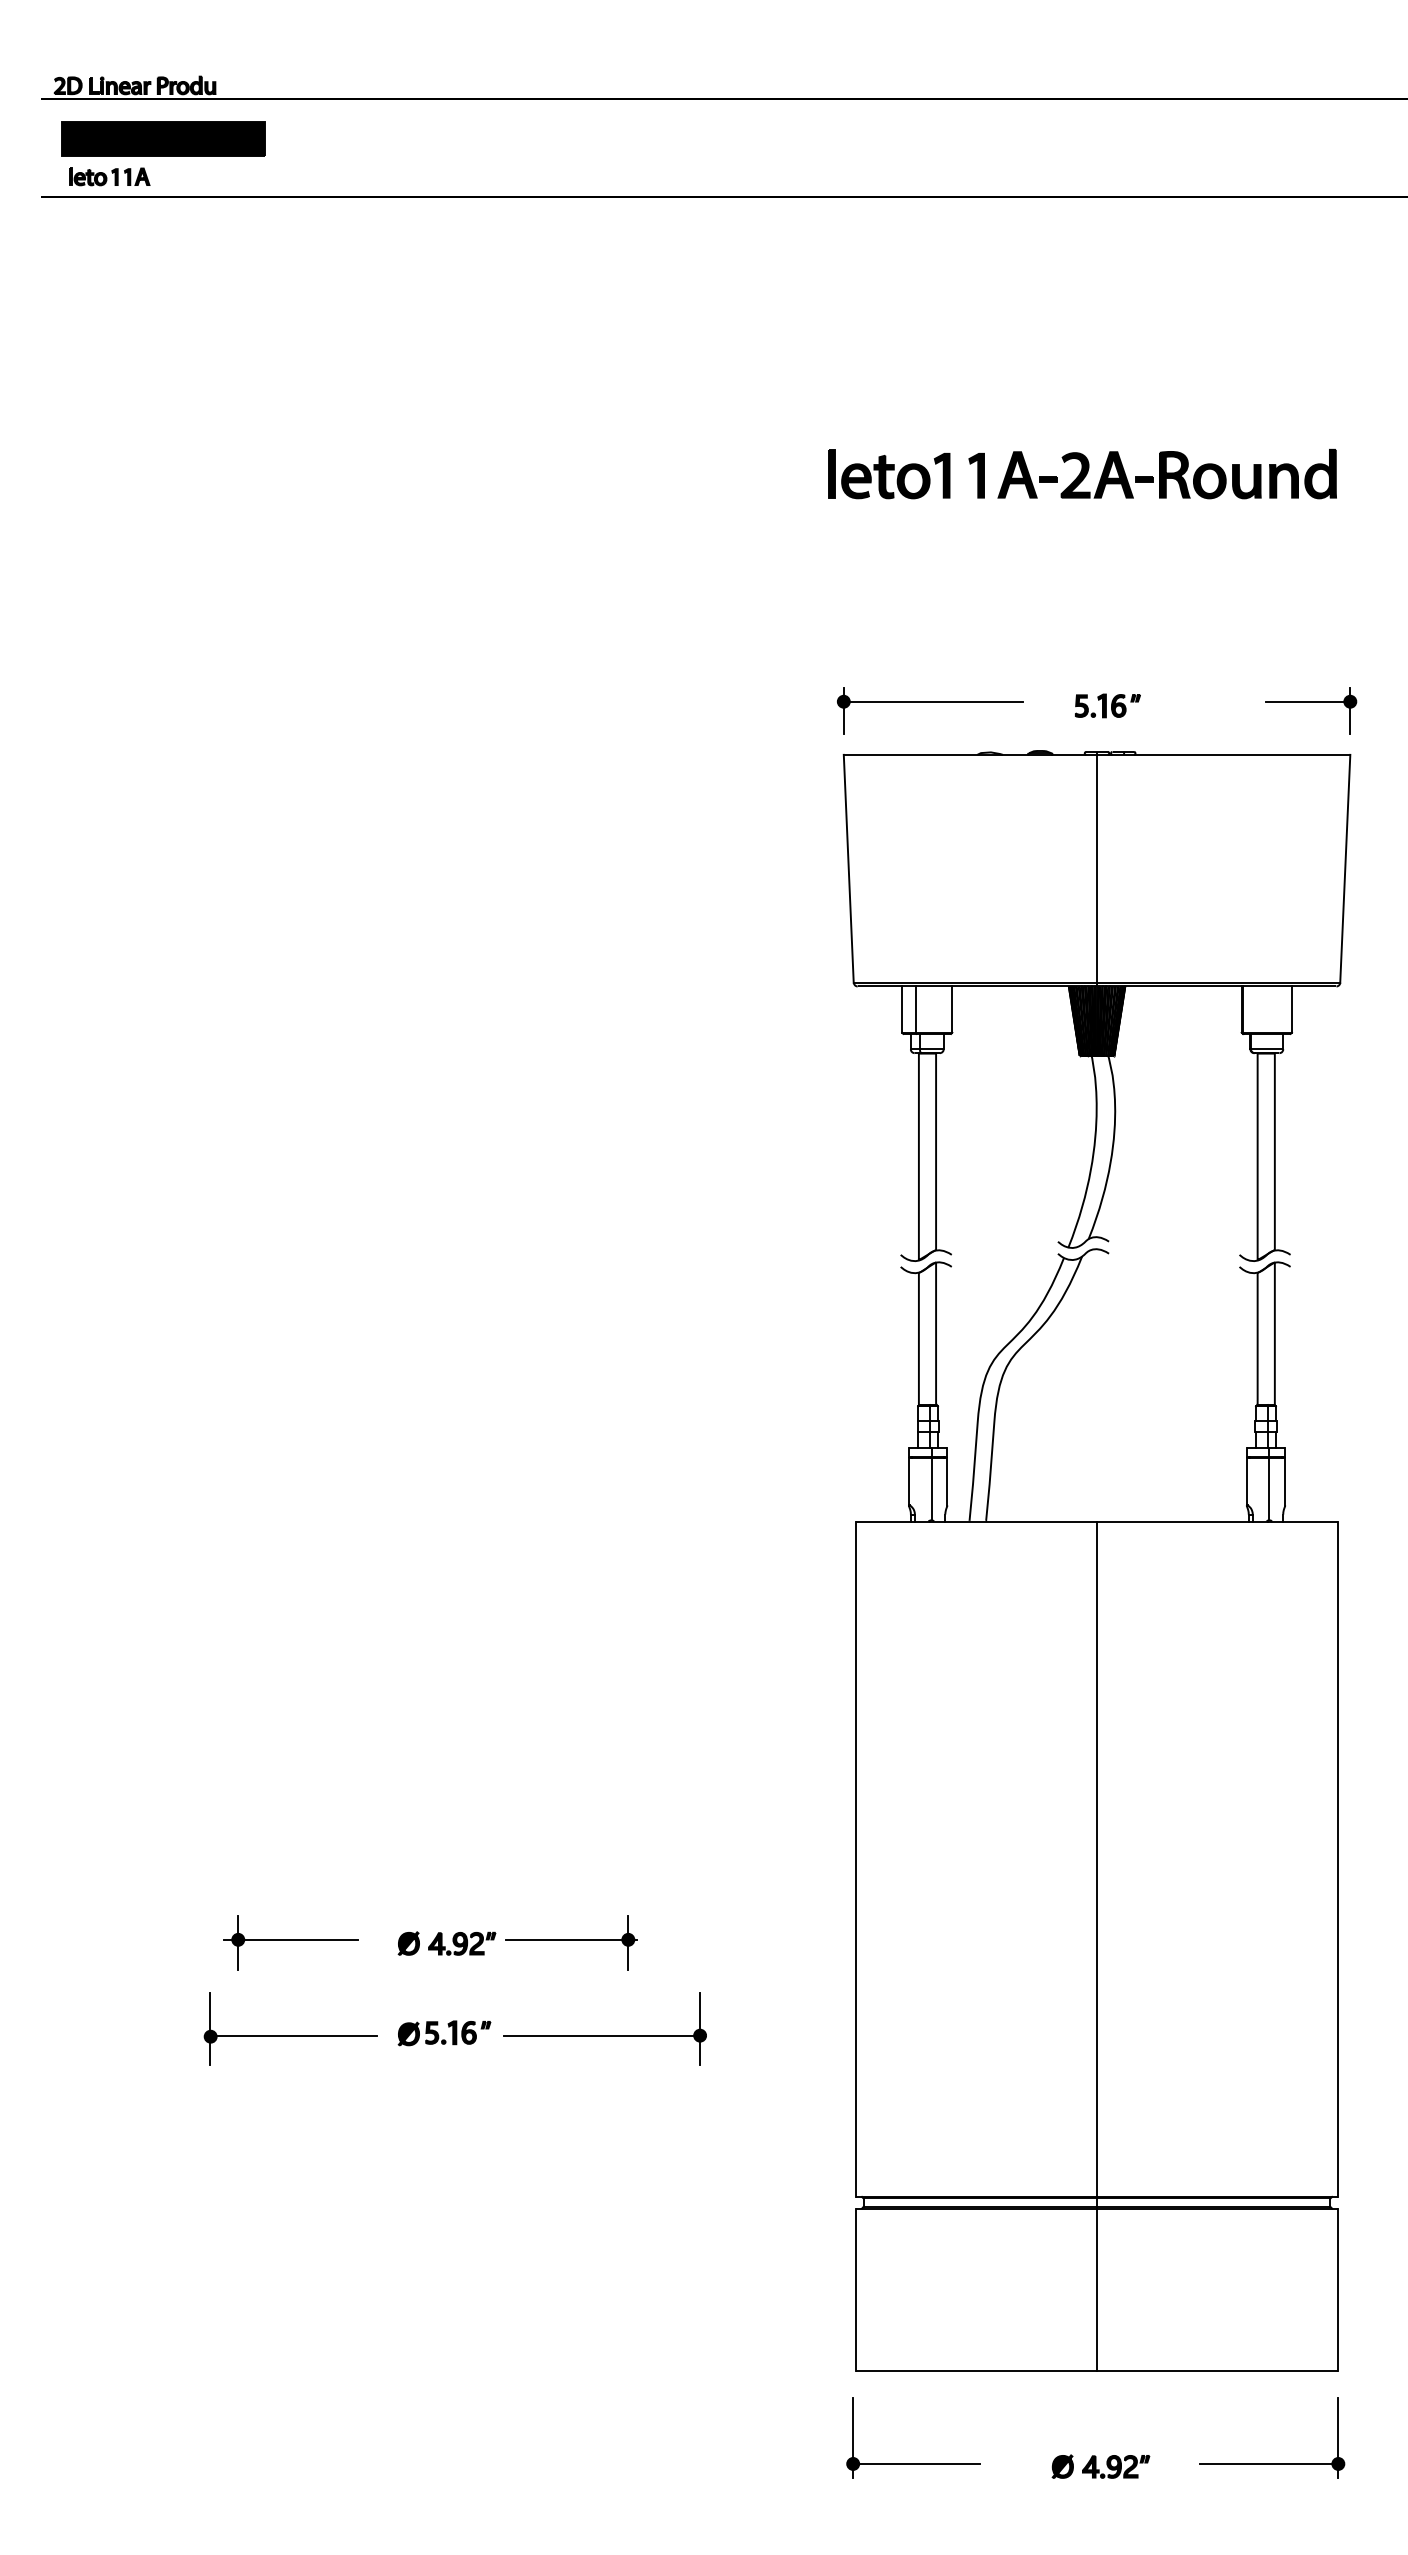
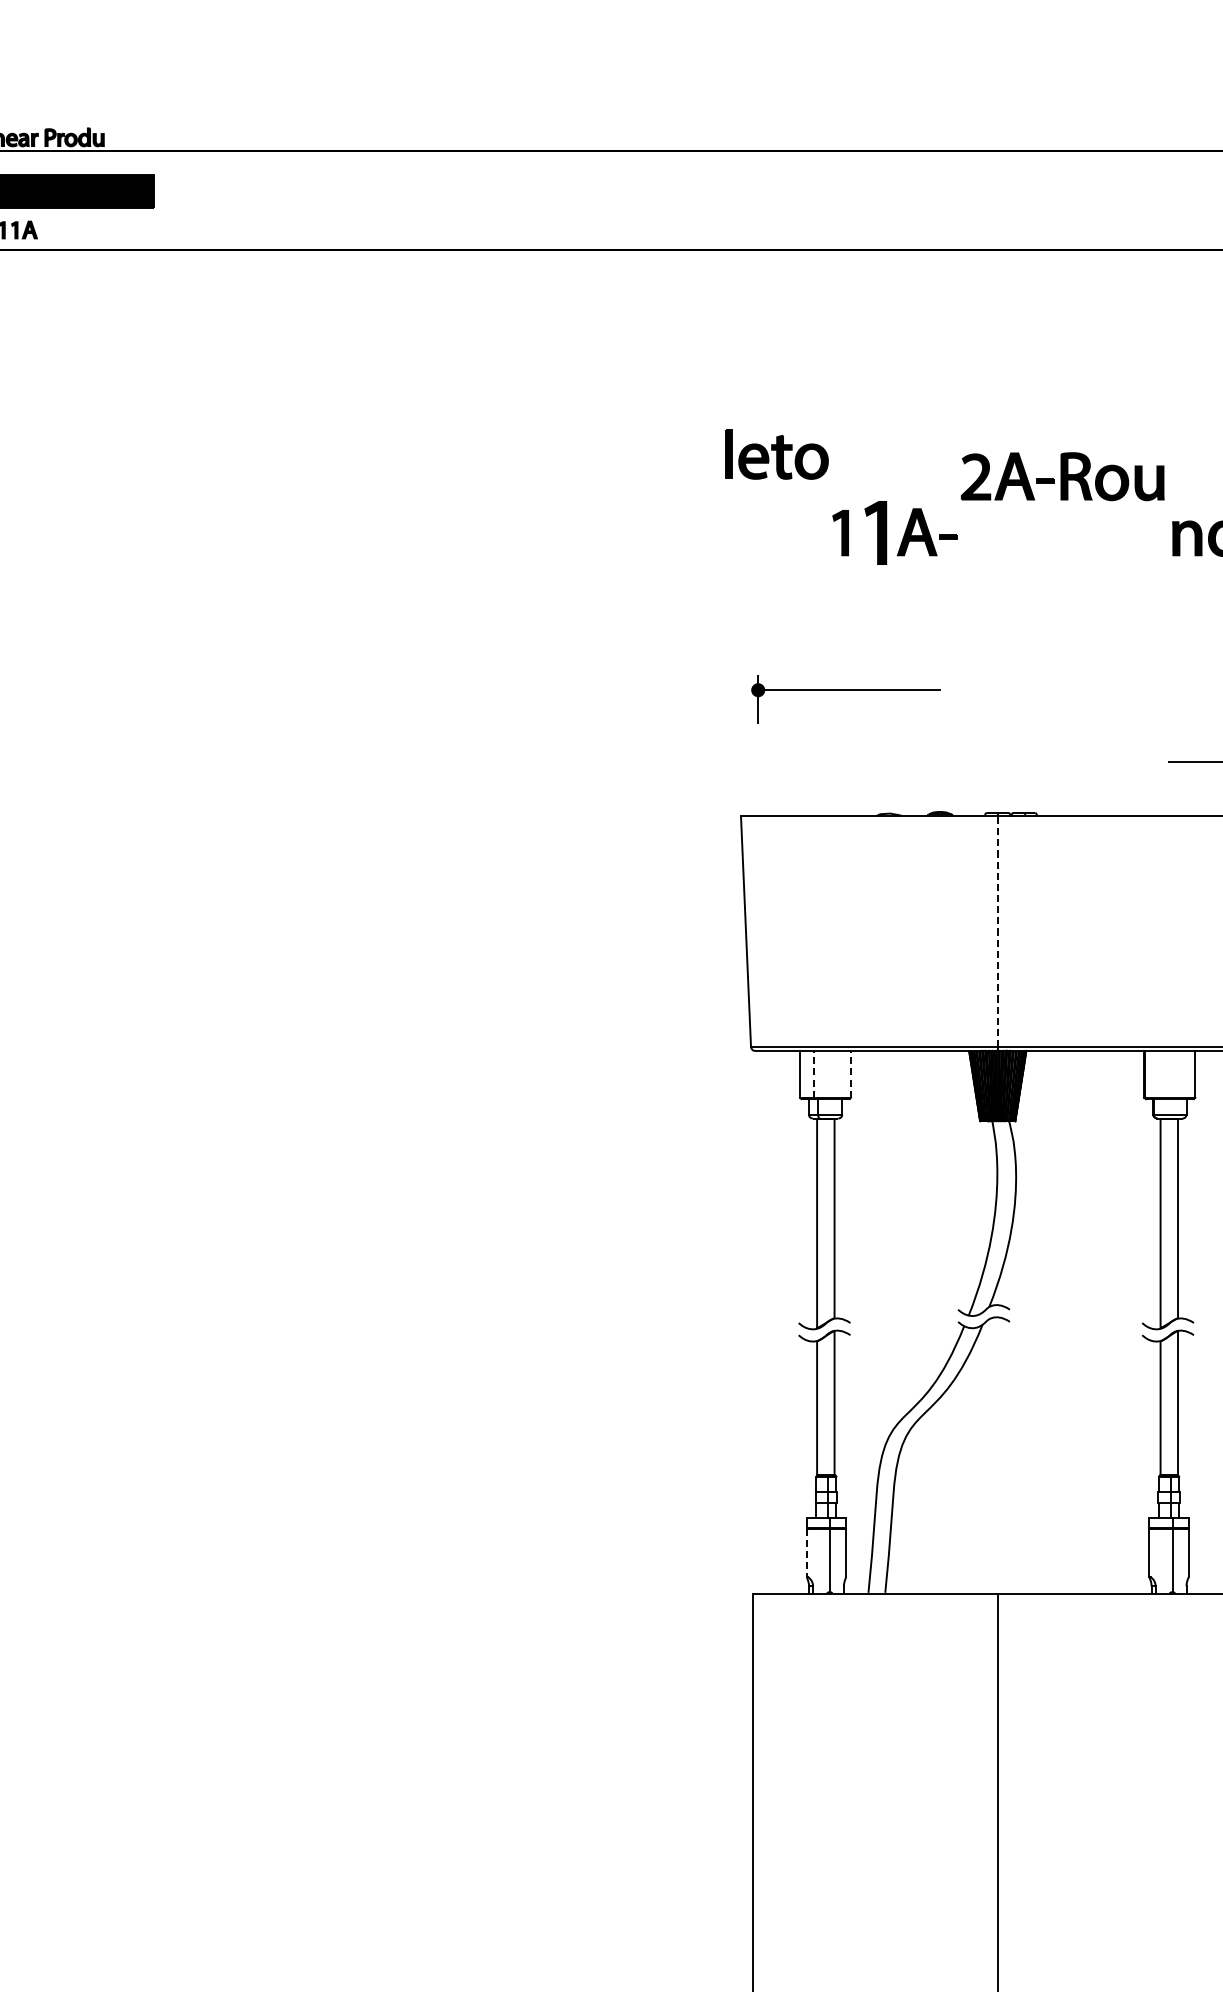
part: (879, 474) -> (777, 454), moved
part: (976, 475) -> (875, 532), size x1.4
part: (1160, 475) -> (1062, 477), moved
part: (930, 702) -> (846, 690), moved
part: (1107, 705) -> (1008, 766), removed
line: (1096, 868) -> (997, 931), solid -> dashed
line: (916, 1009) -> (814, 1074), solid -> dashed
line: (952, 1009) -> (851, 1074), solid -> dashed
line: (908, 1481) -> (806, 1552), solid -> dashed

